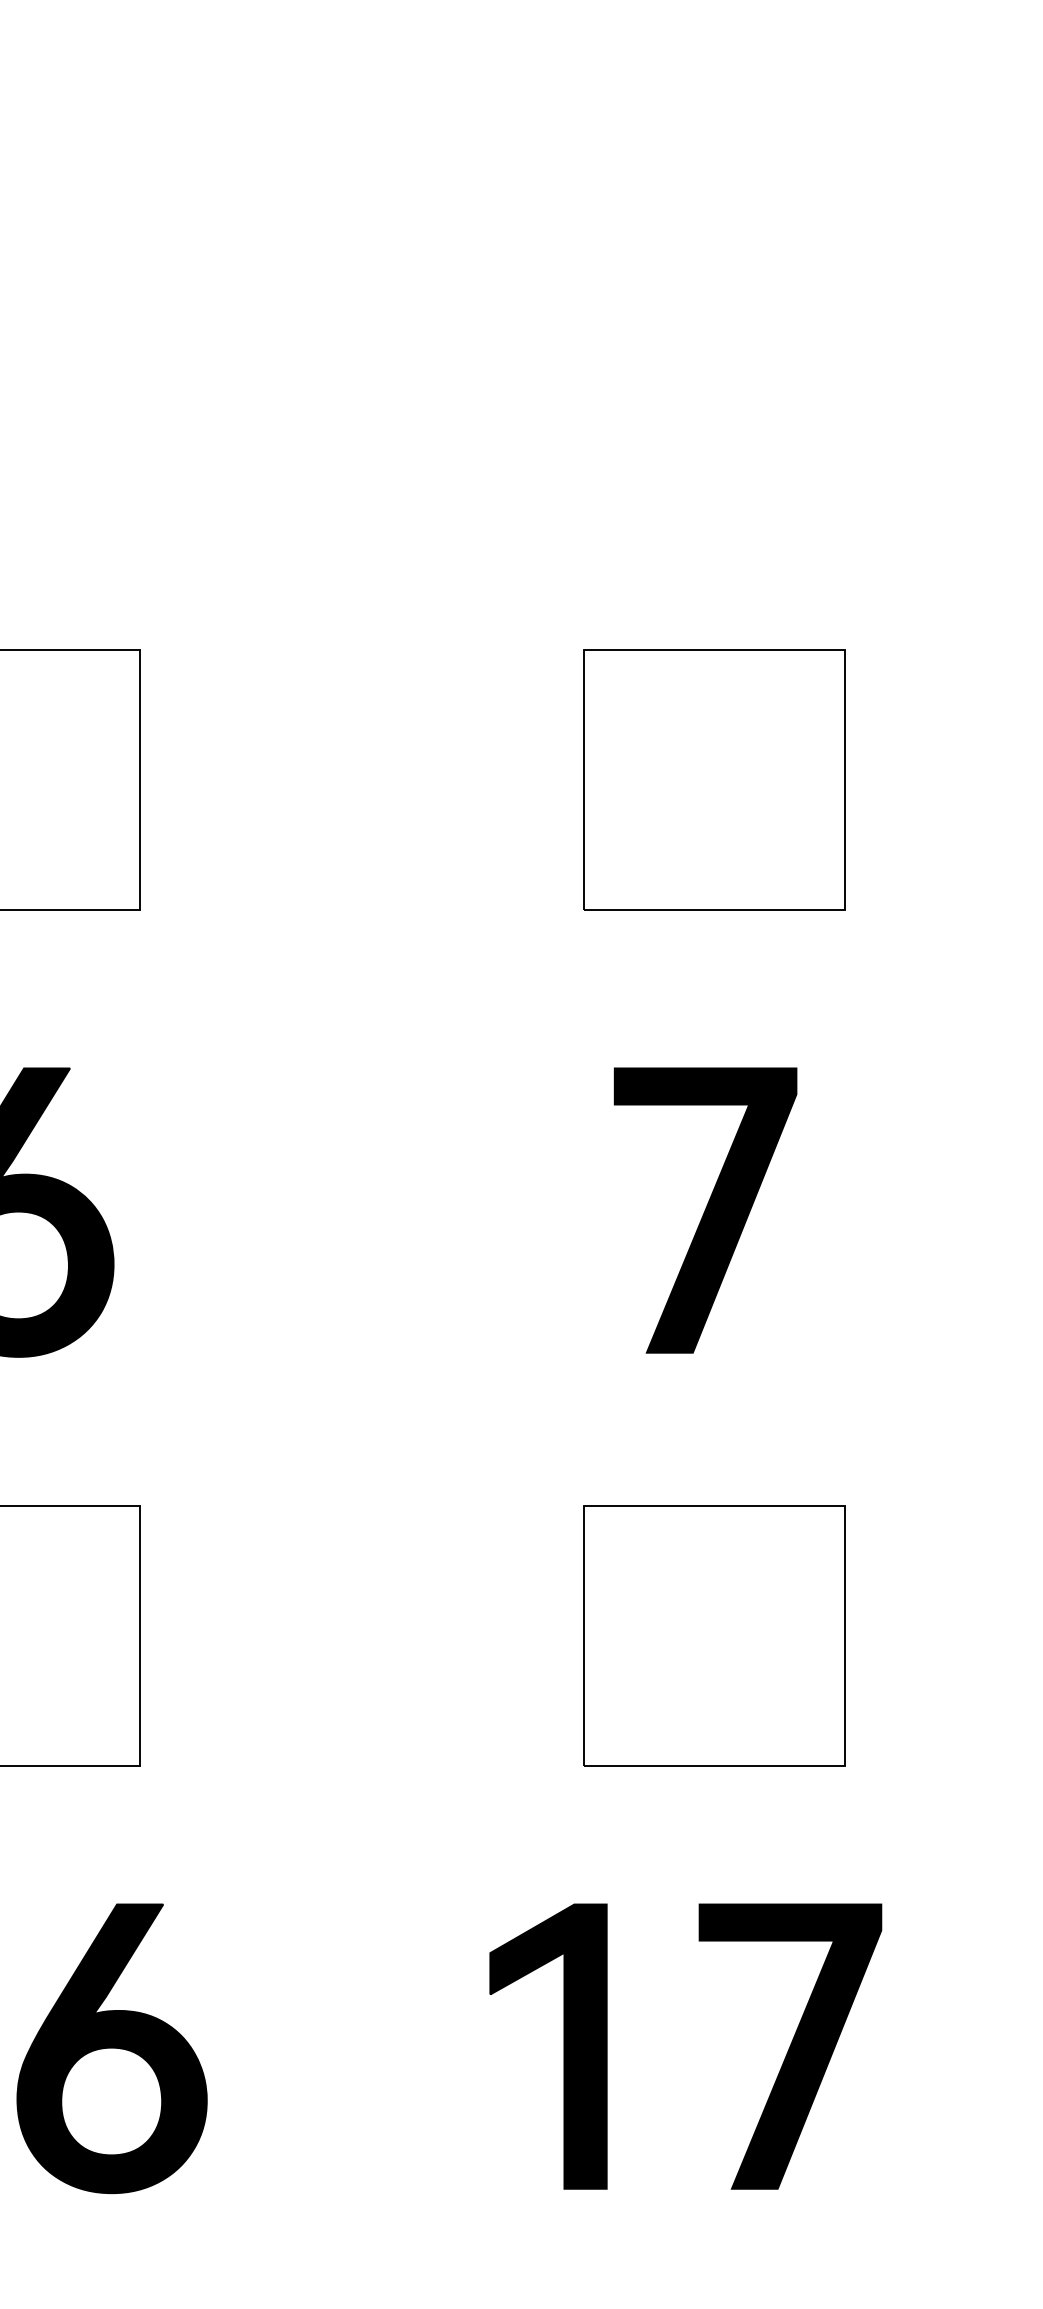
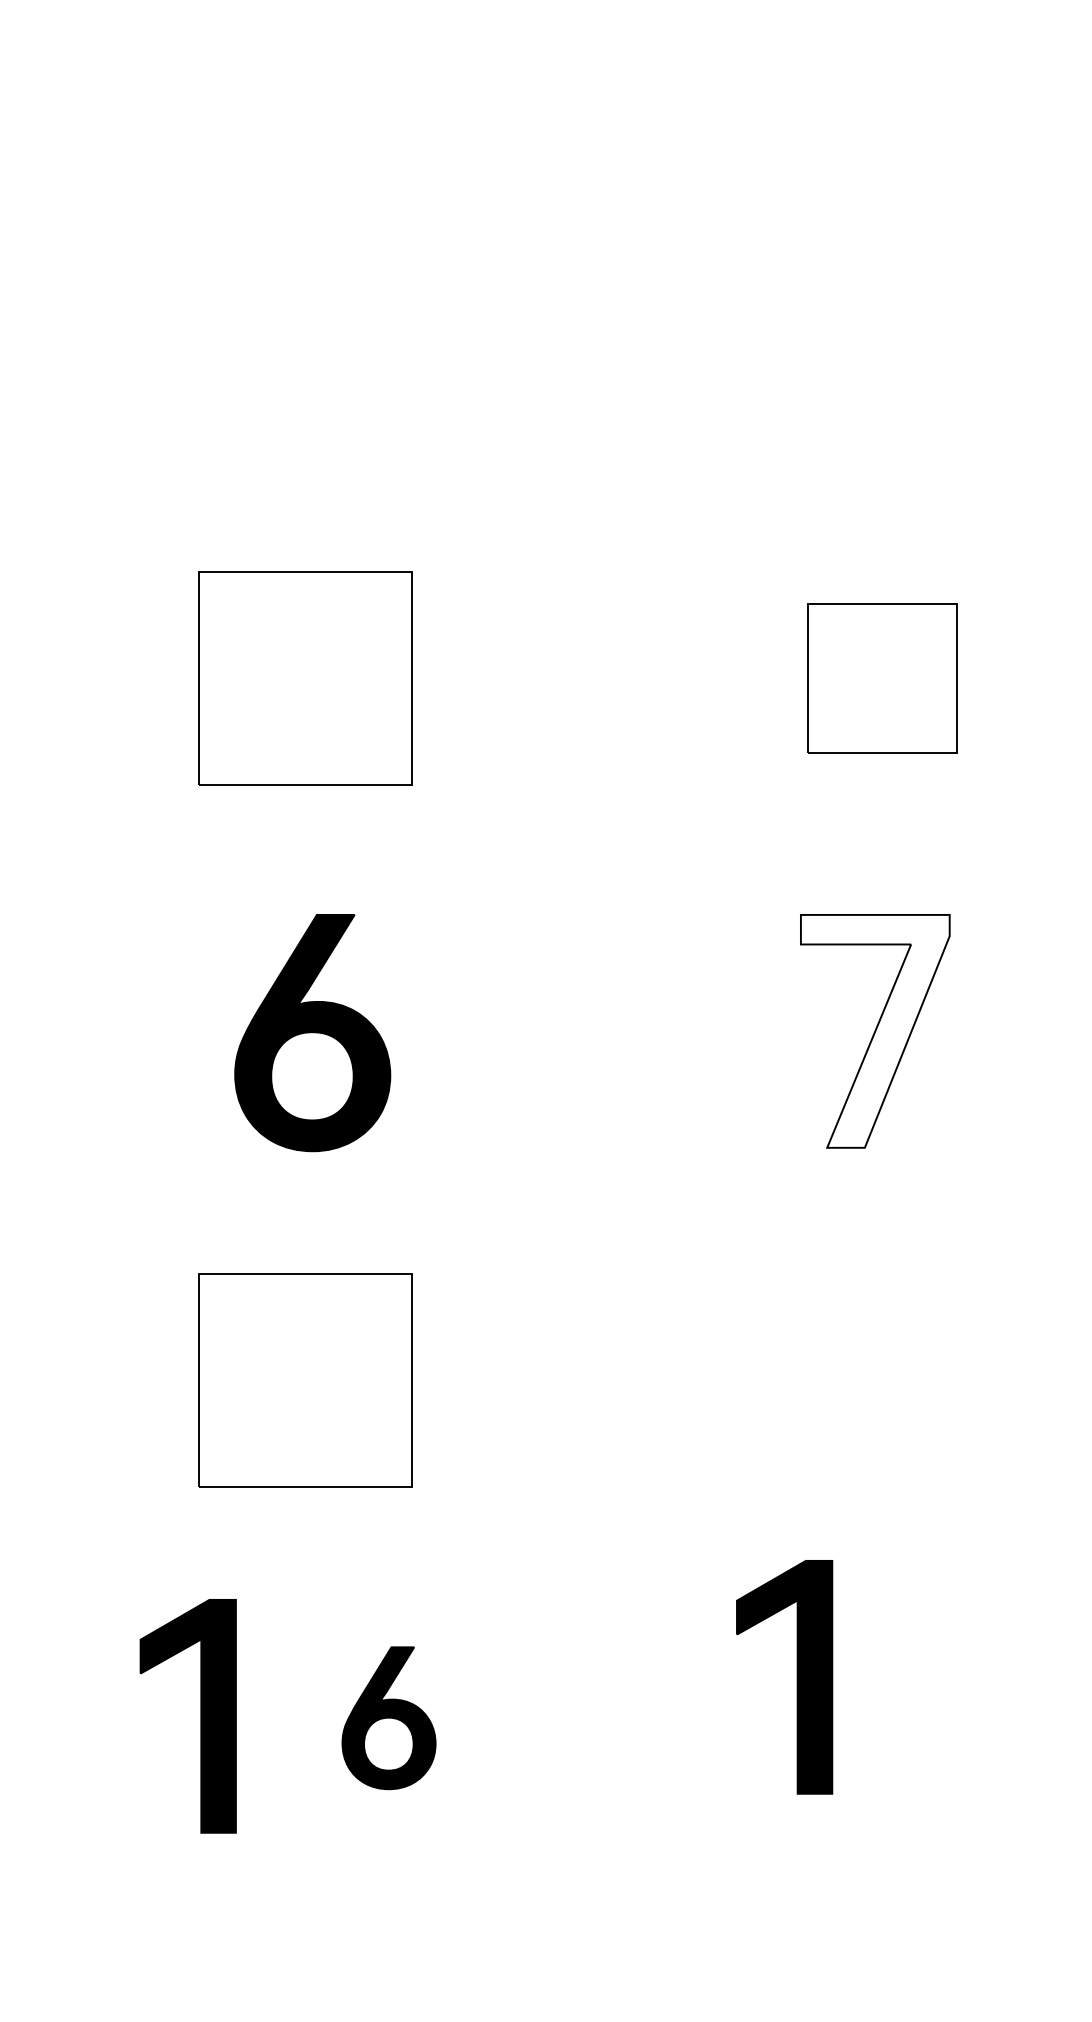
part: (714, 779) -> (882, 678), size x0.7
fill: (704, 1209) -> (874, 1030), removed
part: (714, 1636) -> (882, 1380), removed
part: (563, 2046) -> (796, 1677), moved
part: (790, 2046) -> (944, 1716), removed
part: (111, 2049) -> (388, 1718), size x0.6

